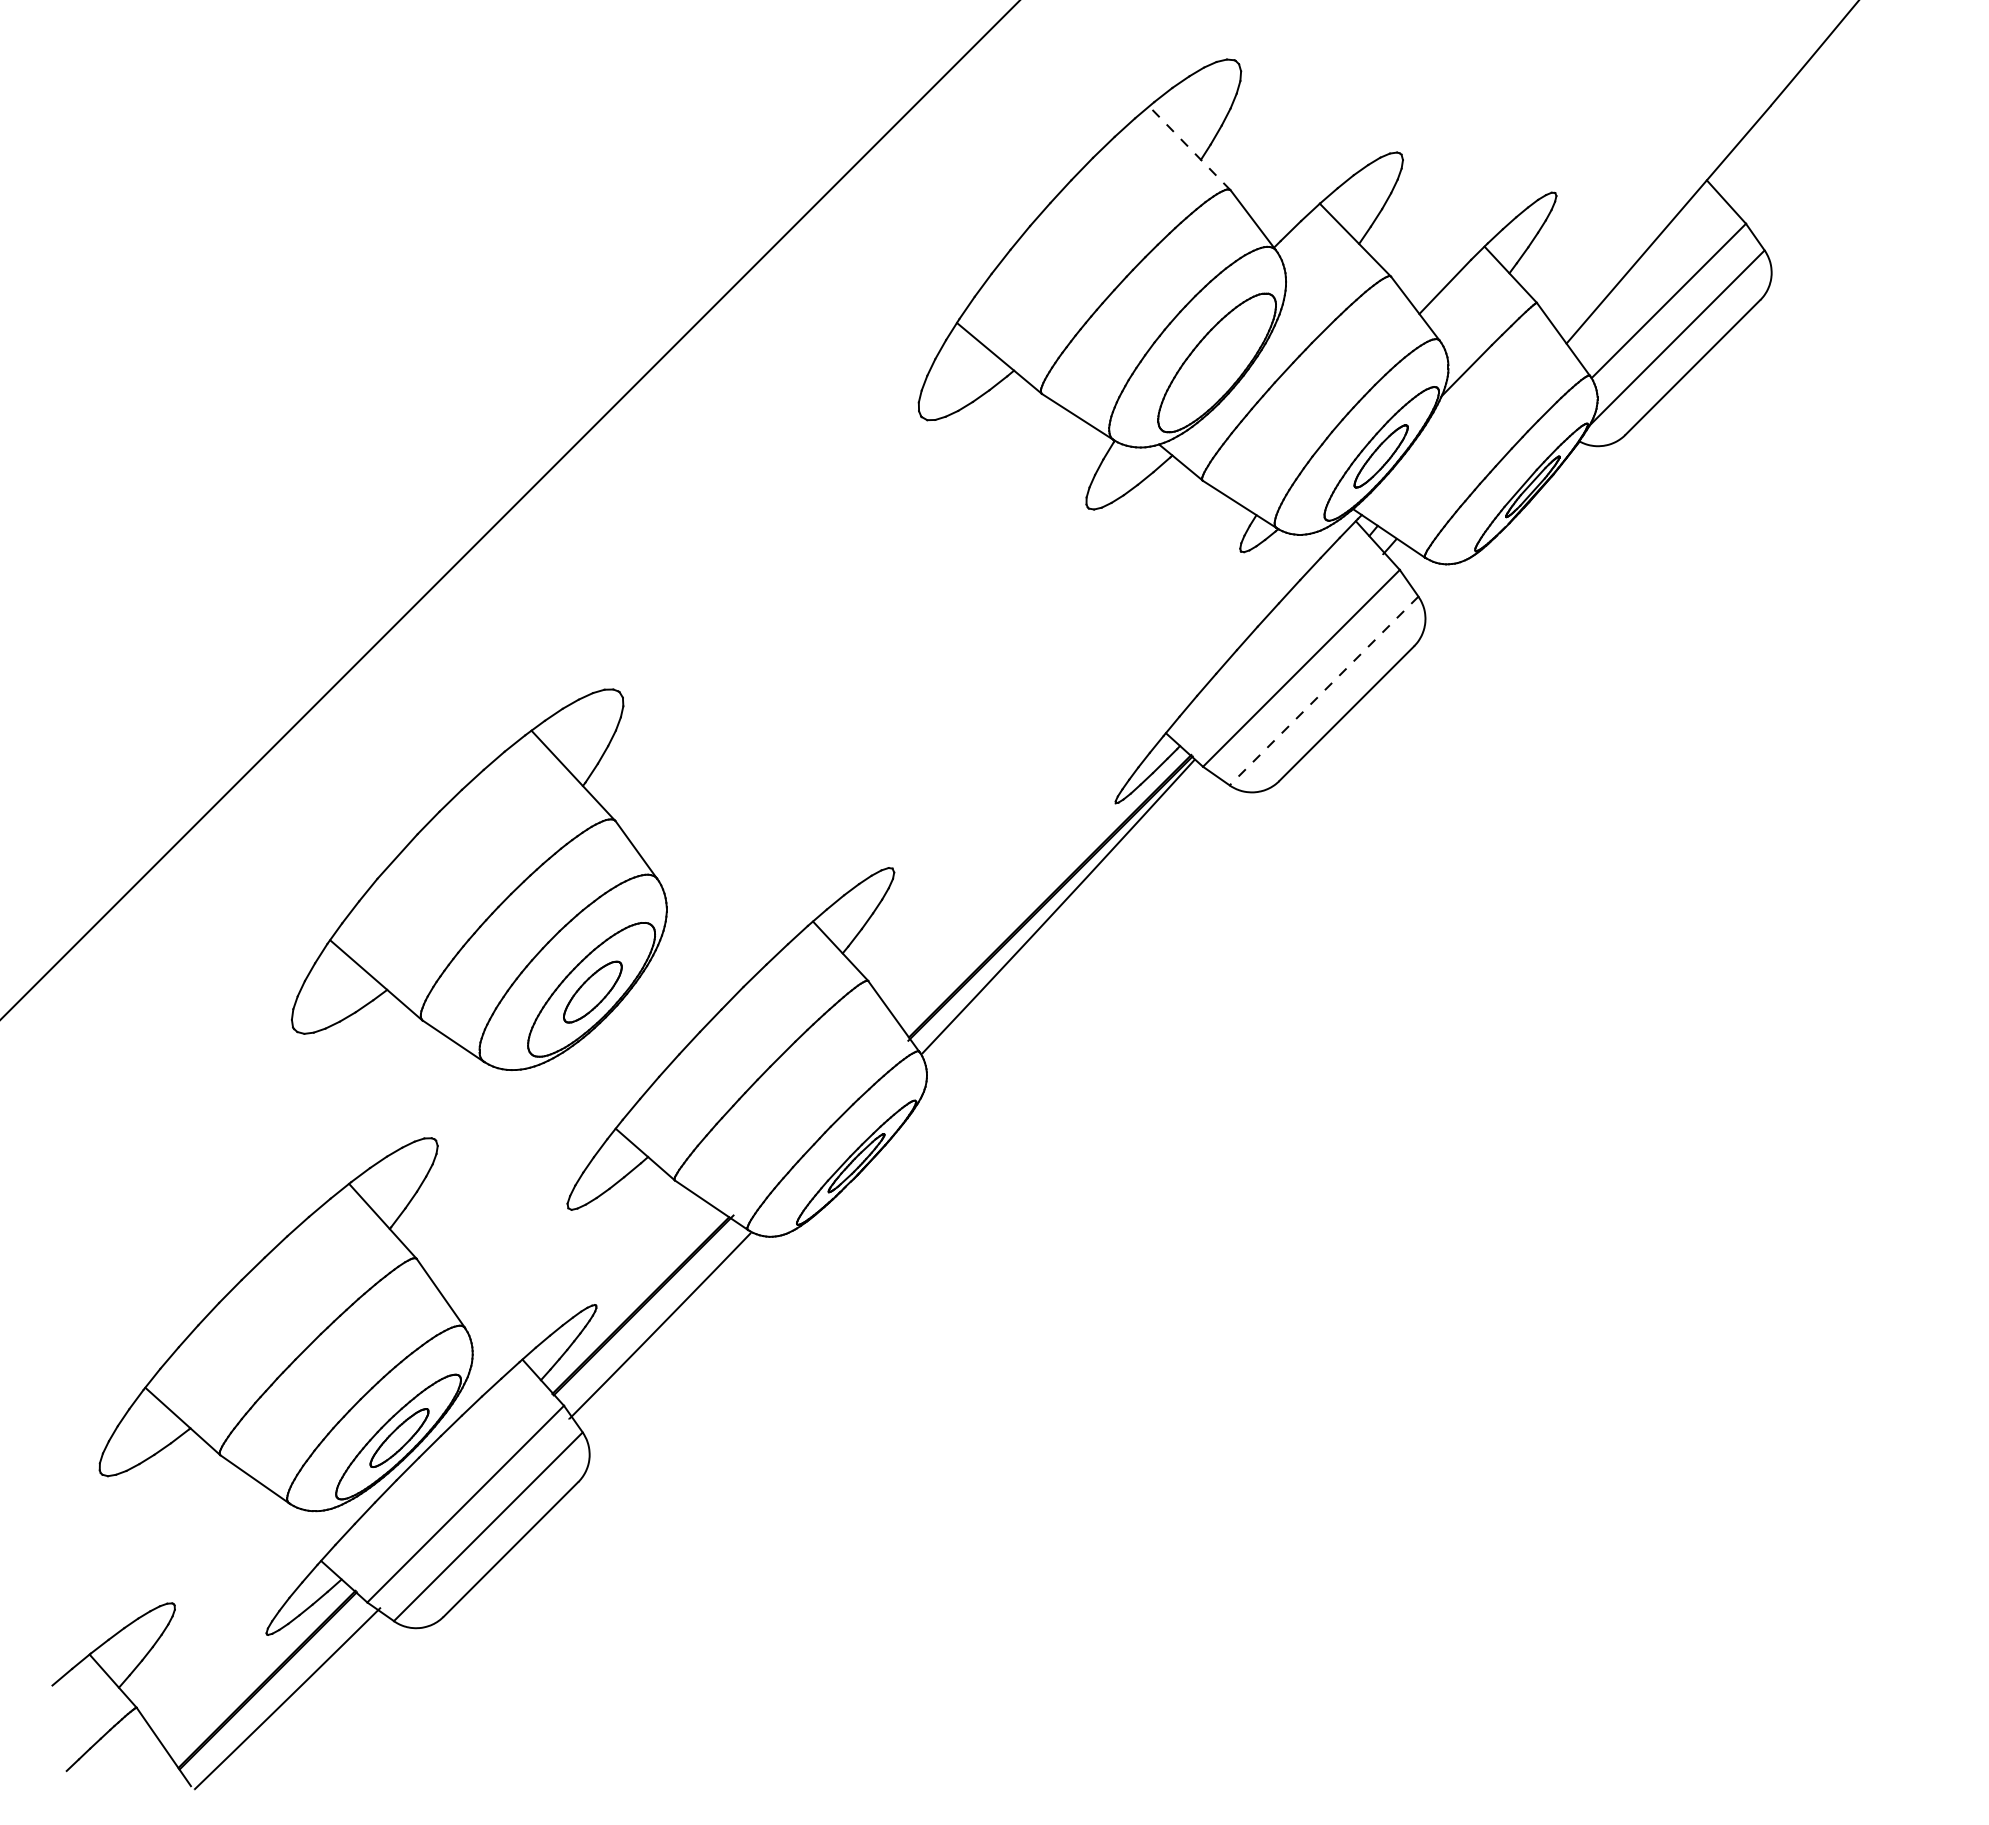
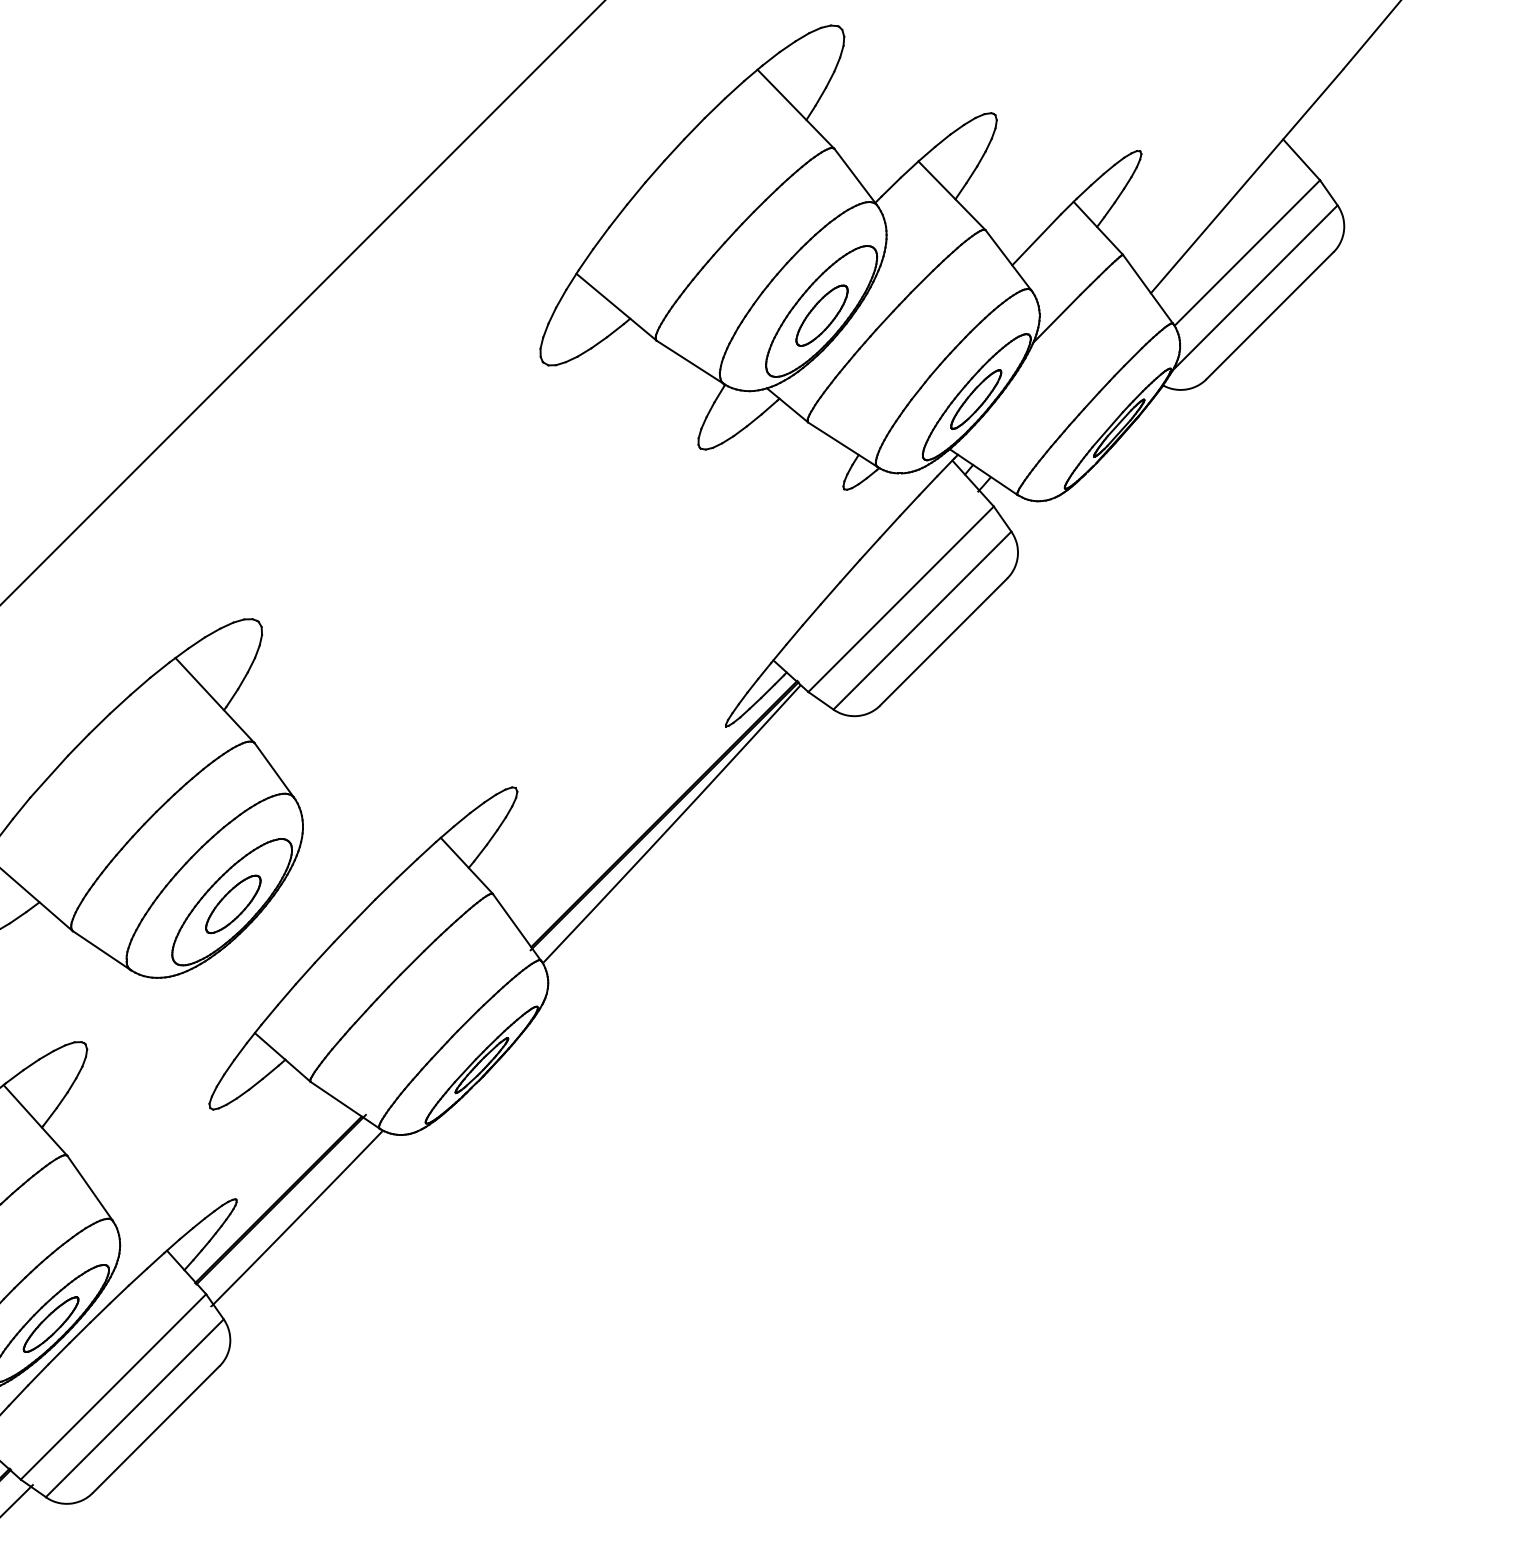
line: (1189, 147) -> (795, 108), dashed -> solid
part: (1217, 367) -> (822, 315), added
line: (1323, 691) -> (921, 621), dashed -> solid

